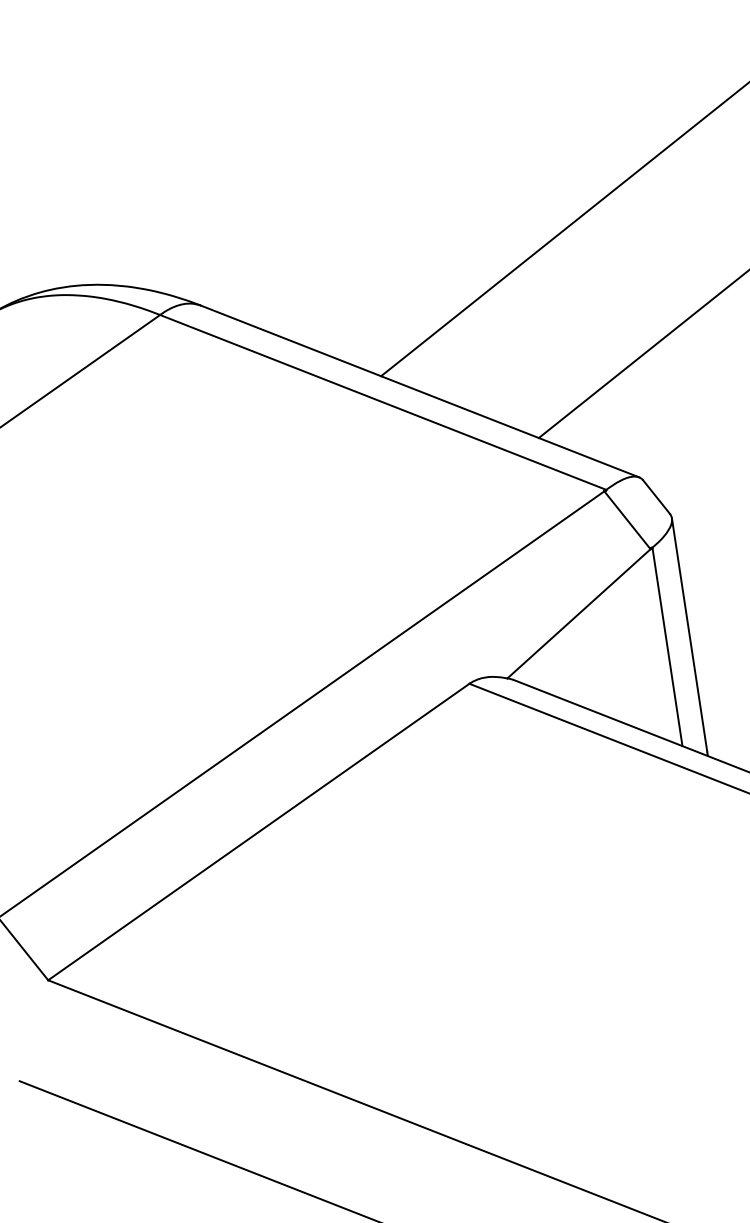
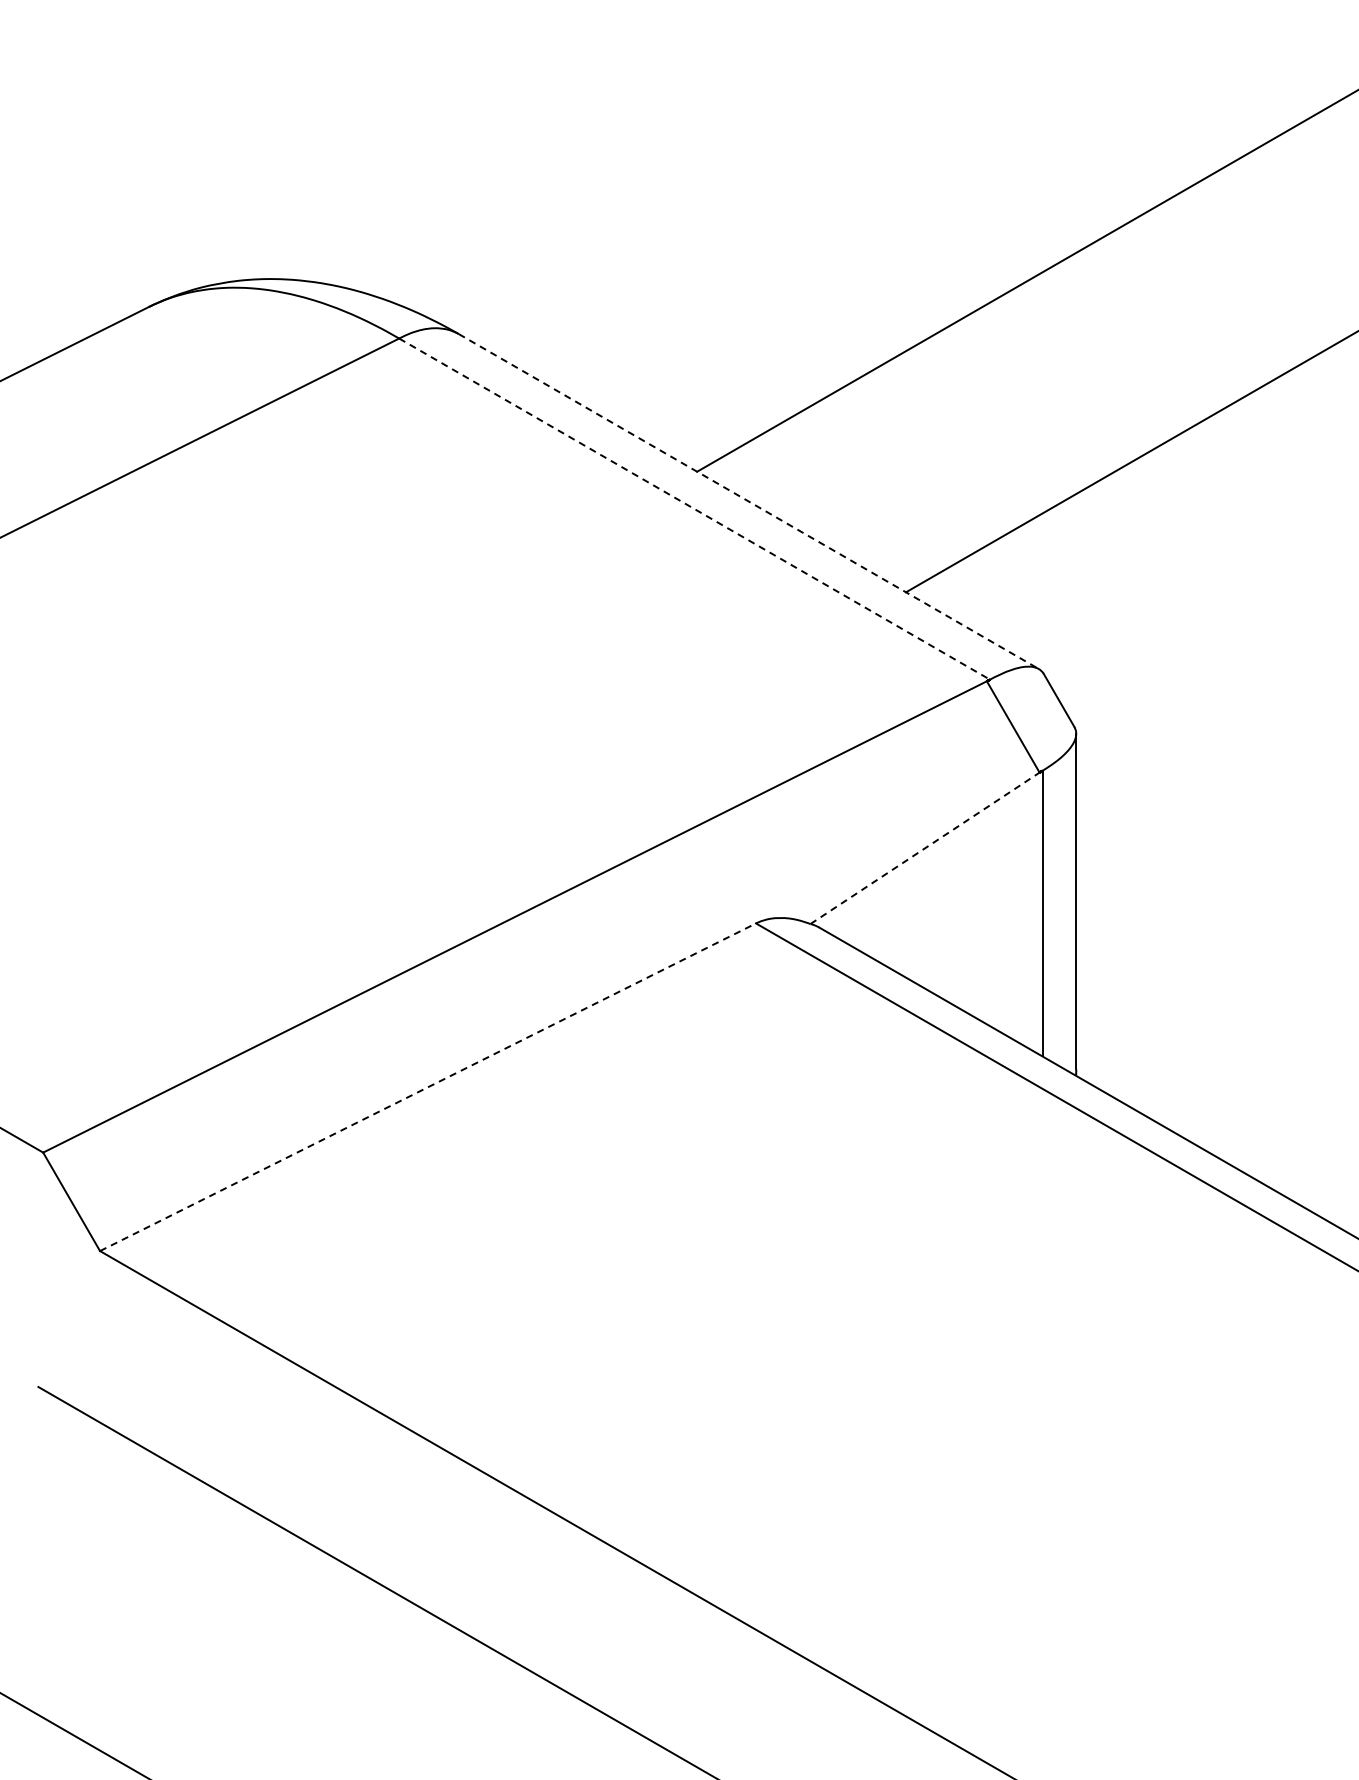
line: (419, 391) -> (748, 501), solid -> dashed
line: (383, 402) -> (695, 509), solid -> dashed
line: (579, 613) -> (925, 848), solid -> dashed
line: (259, 832) -> (428, 1087), solid -> dashed

